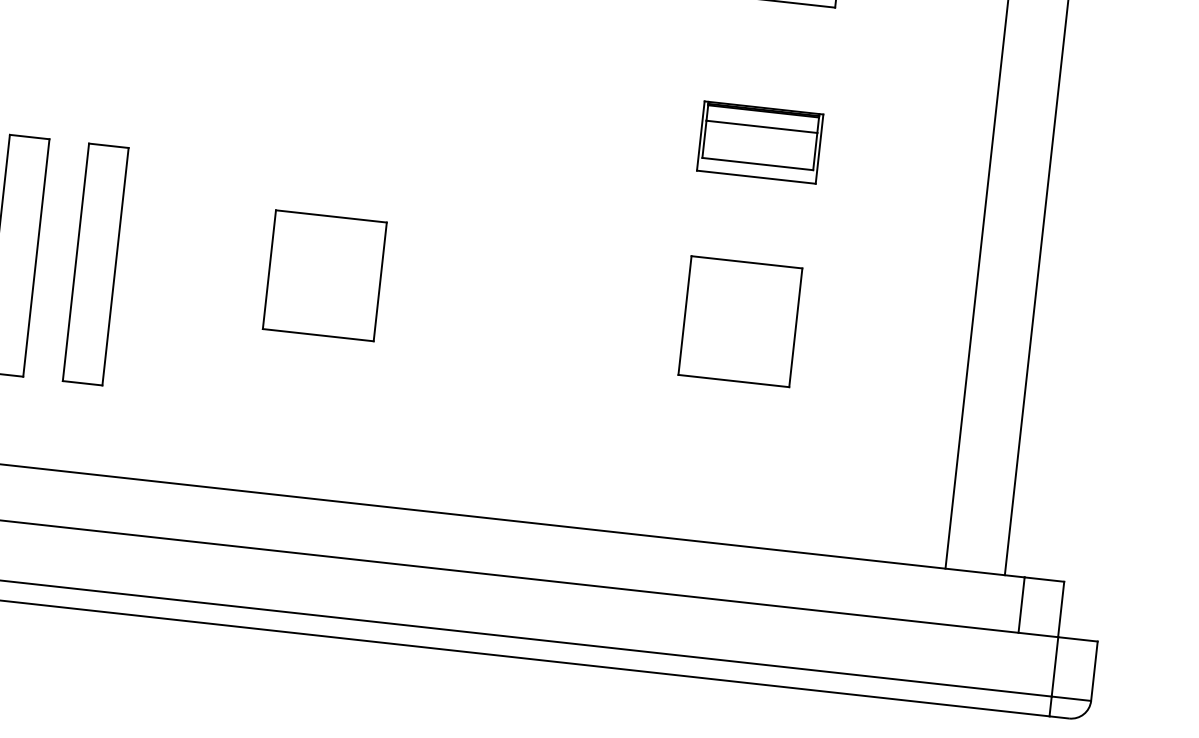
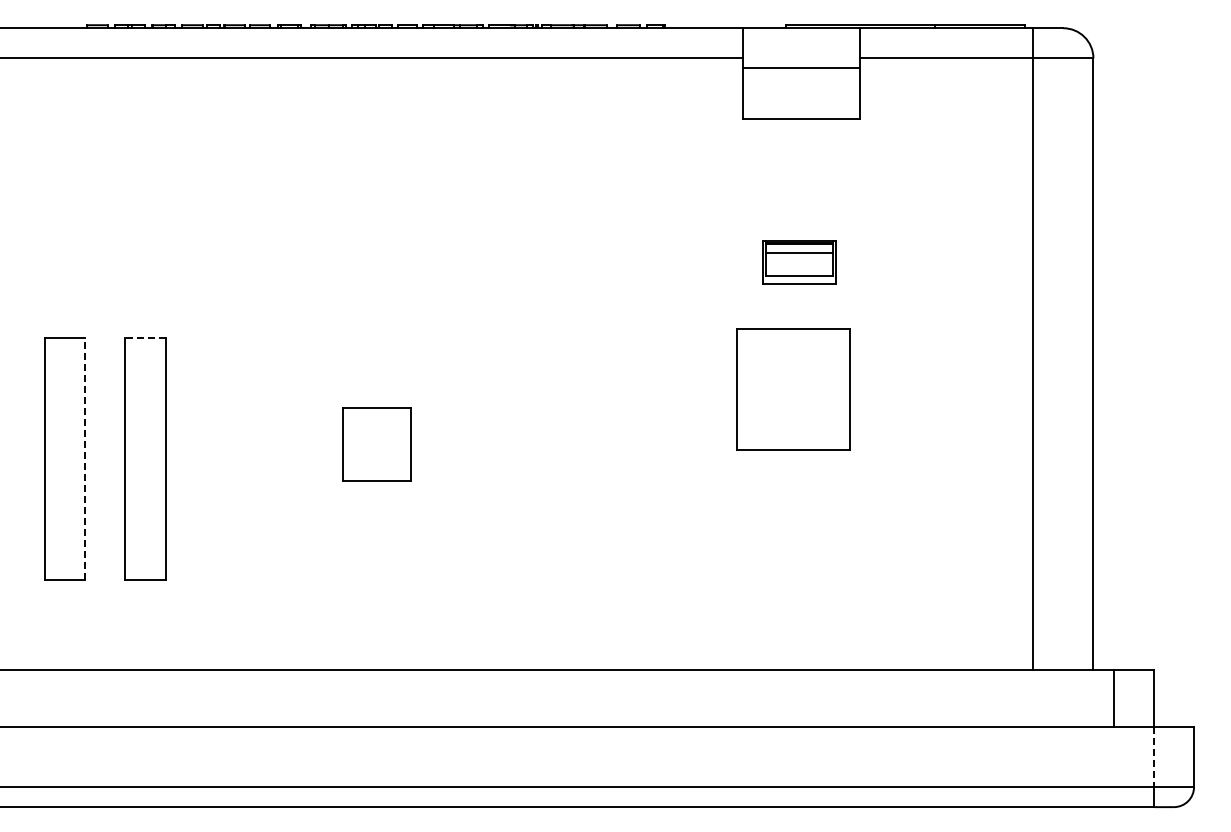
part: (760, 142) -> (799, 262), size x0.6
line: (107, 146) -> (144, 338), solid -> dashed
line: (36, 257) -> (85, 458), solid -> dashed
part: (324, 275) -> (376, 444), size x0.6
part: (740, 321) -> (793, 389), moved
line: (1054, 667) -> (1153, 757), solid -> dashed

